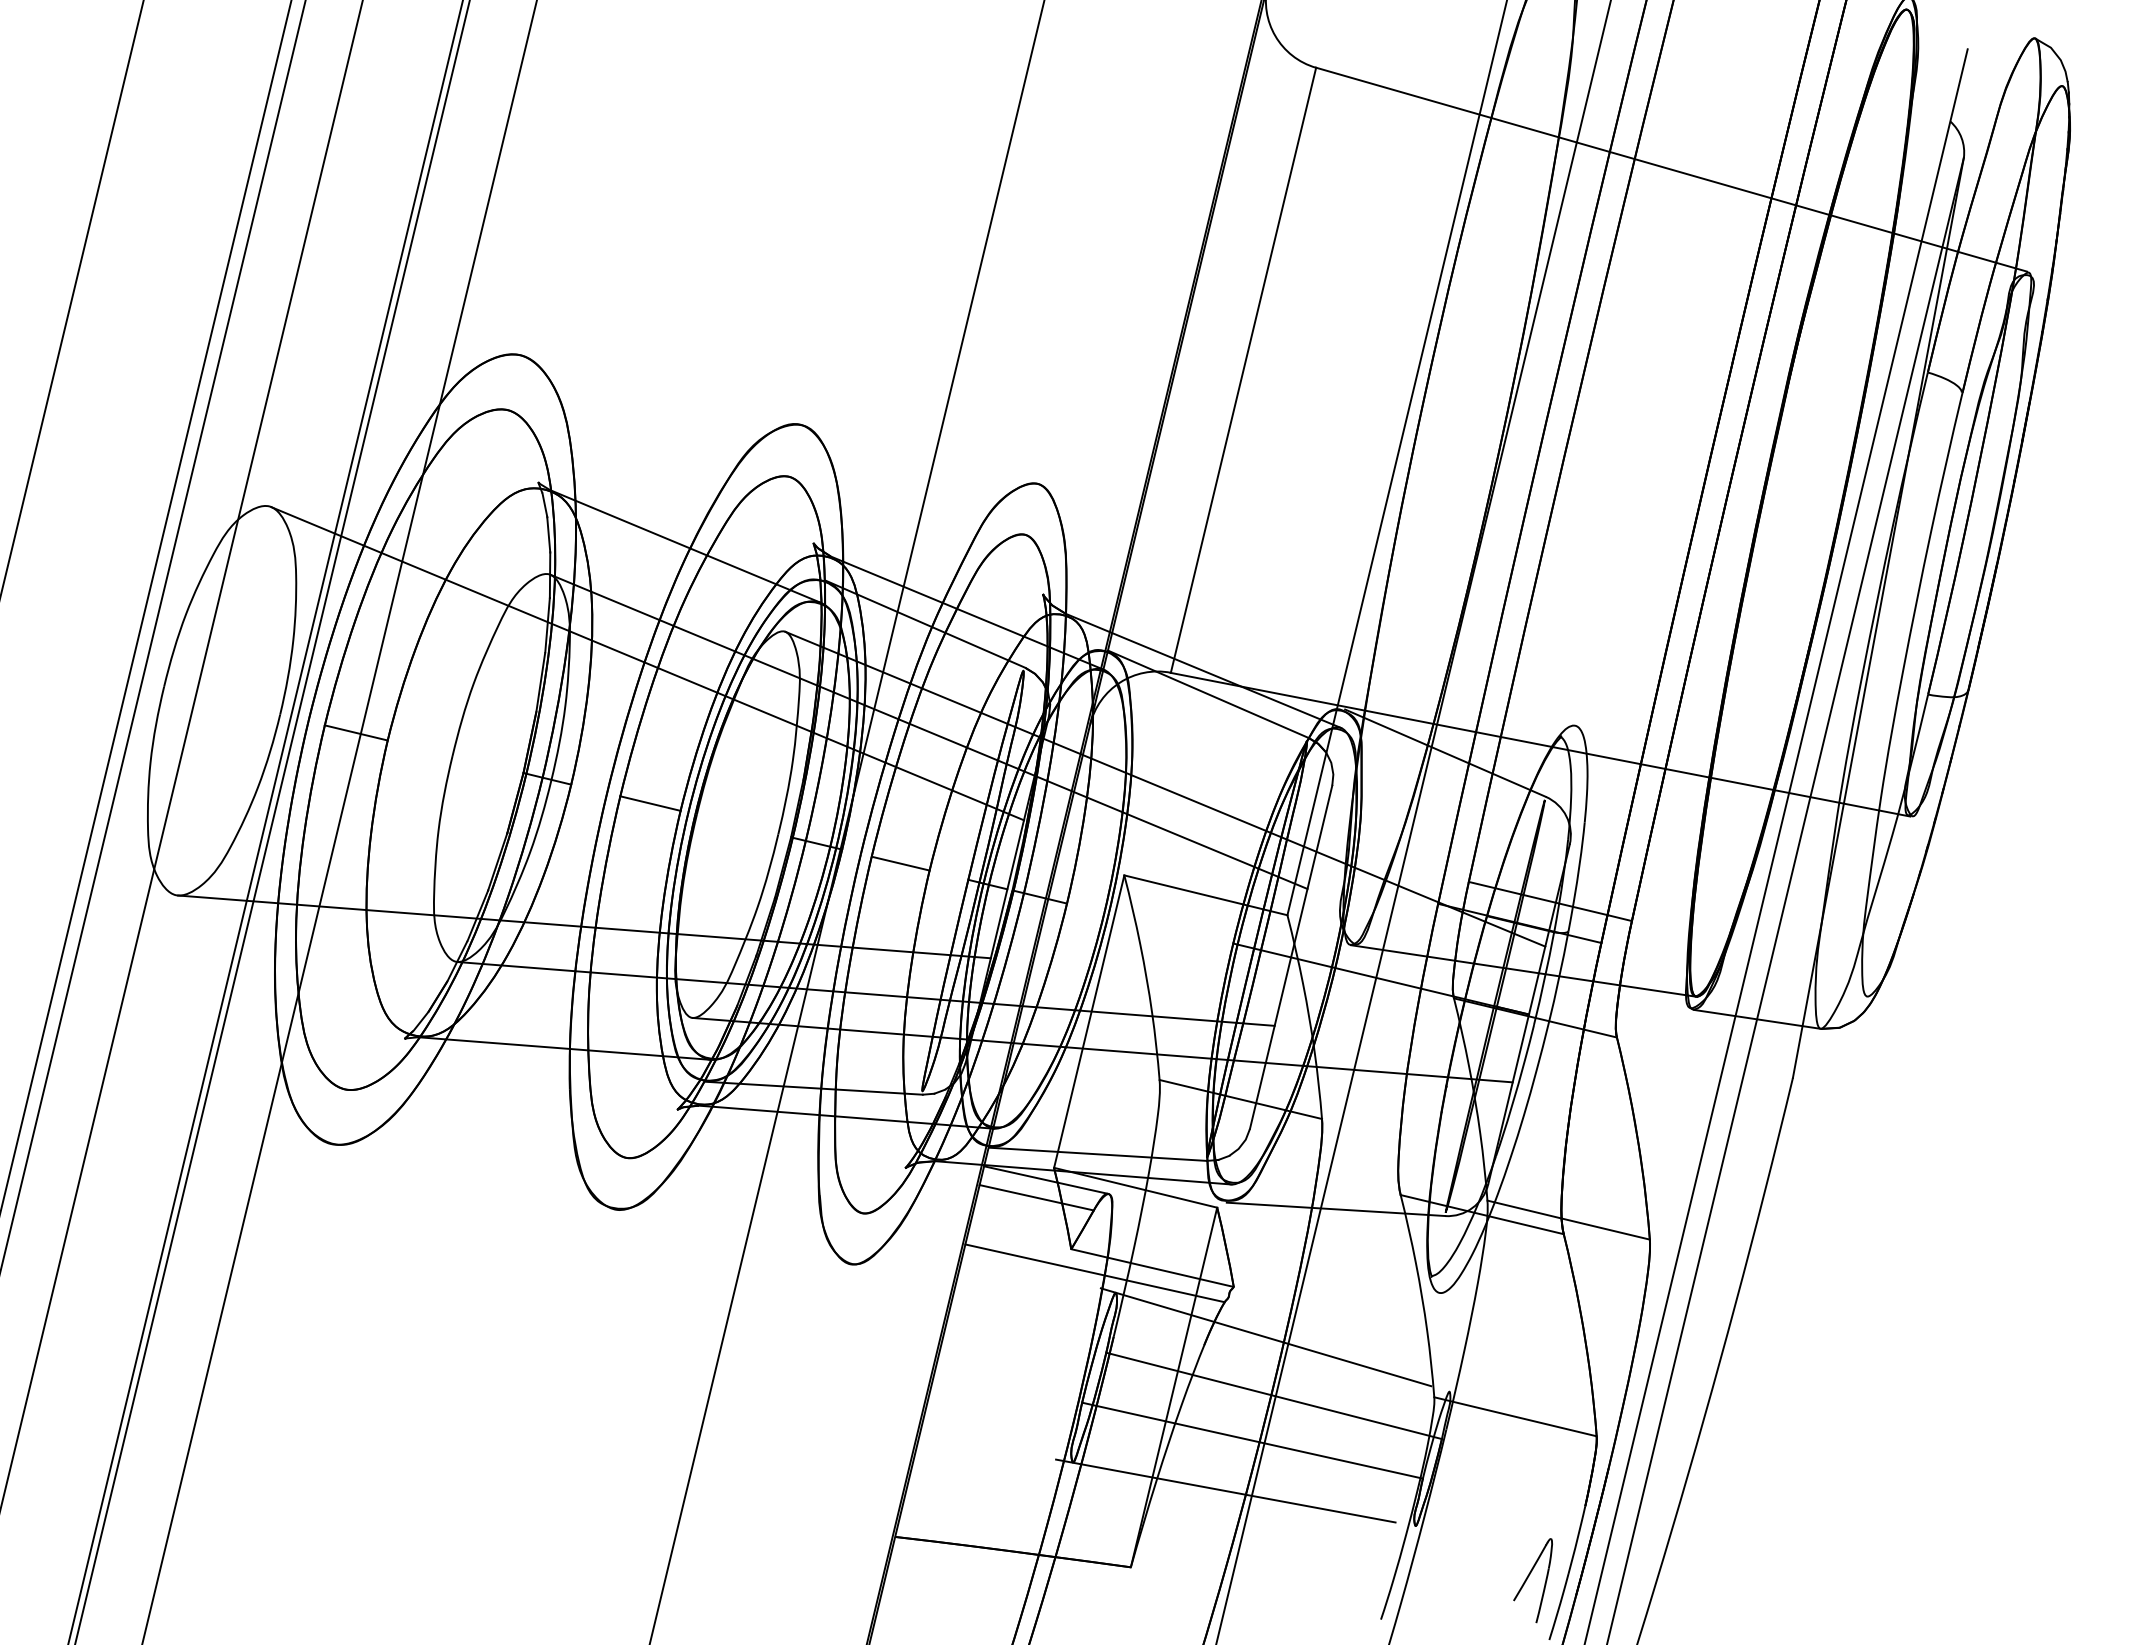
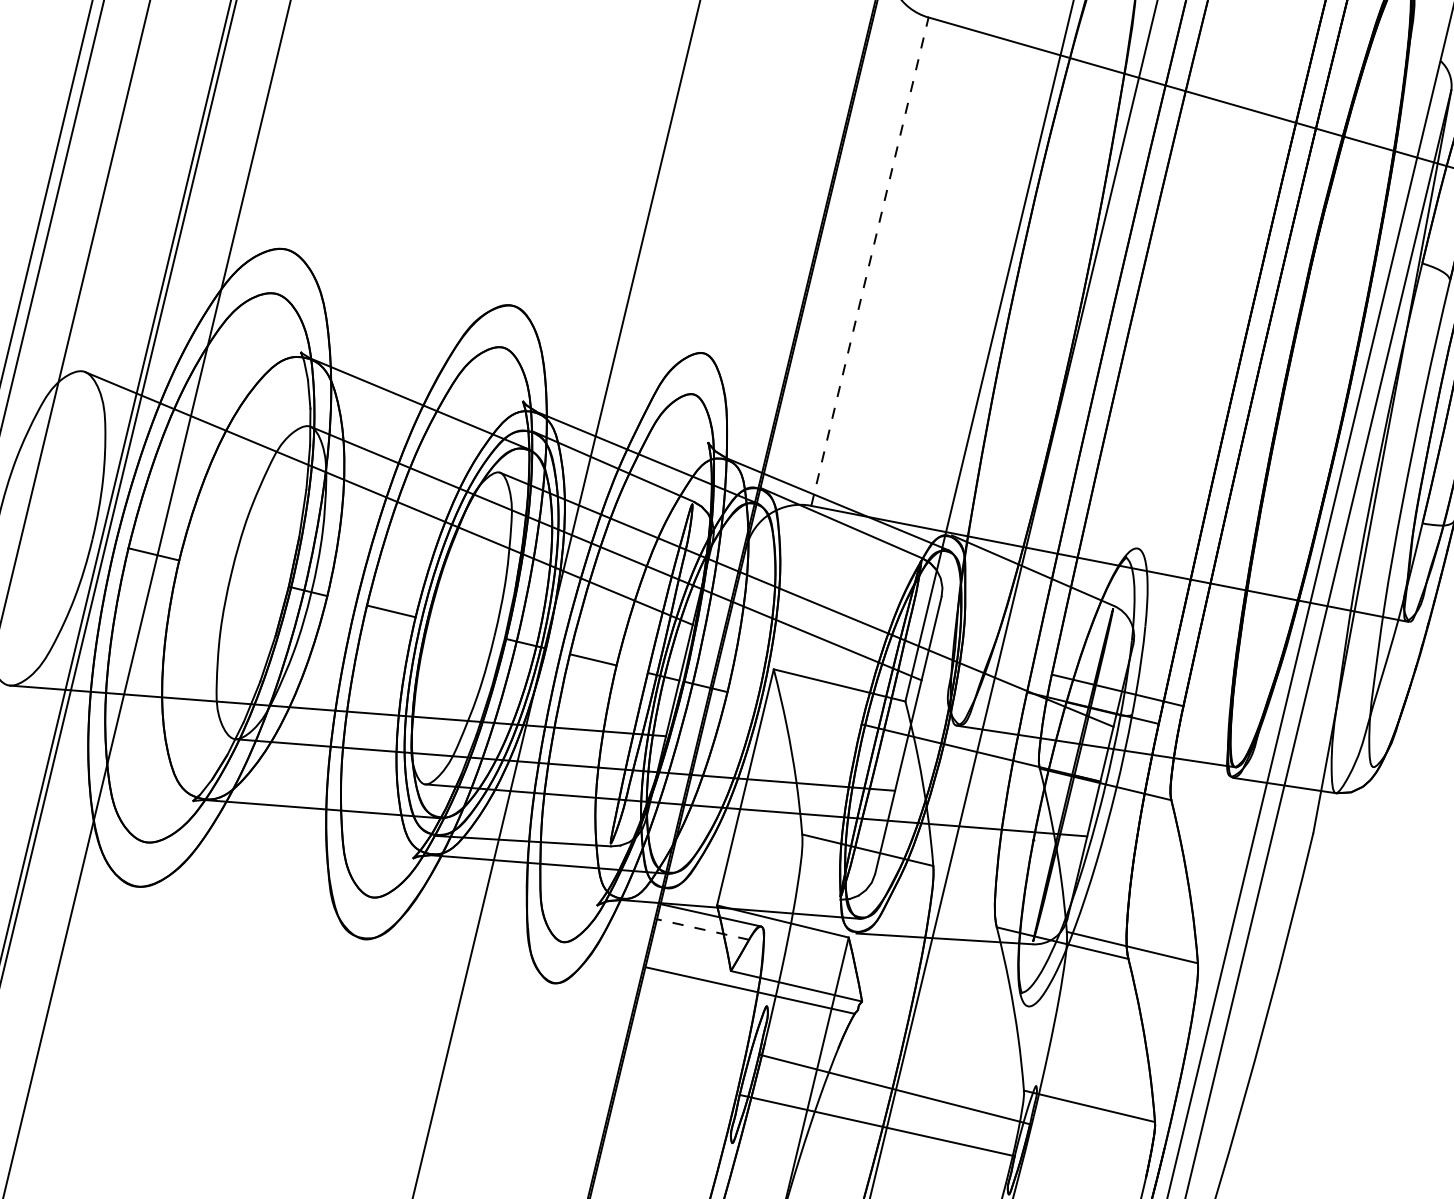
line: (1243, 369) -> (869, 261), solid -> dashed
line: (1097, 1153) -> (752, 893), removed
line: (1036, 1197) -> (702, 929), solid -> dashed
line: (1265, 1337) -> (887, 1042), removed
line: (1225, 1490) -> (855, 1165), removed

